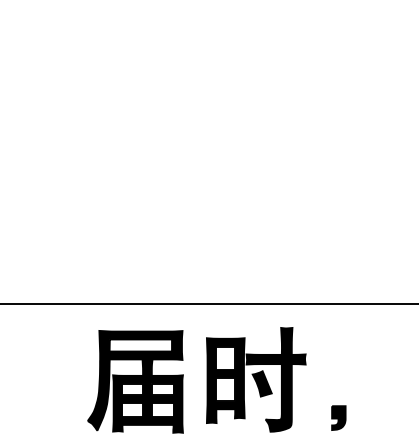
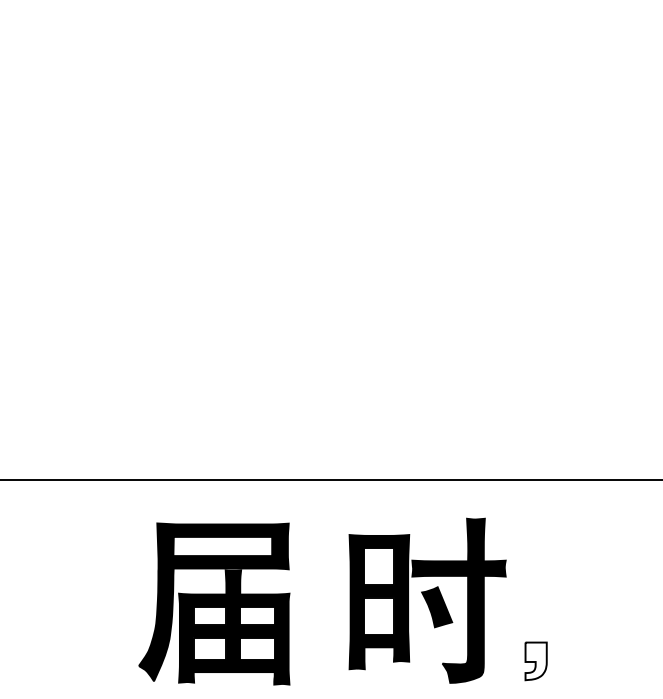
part: (256, 379) -> (428, 600), moved
fill: (338, 418) -> (535, 661), removed

